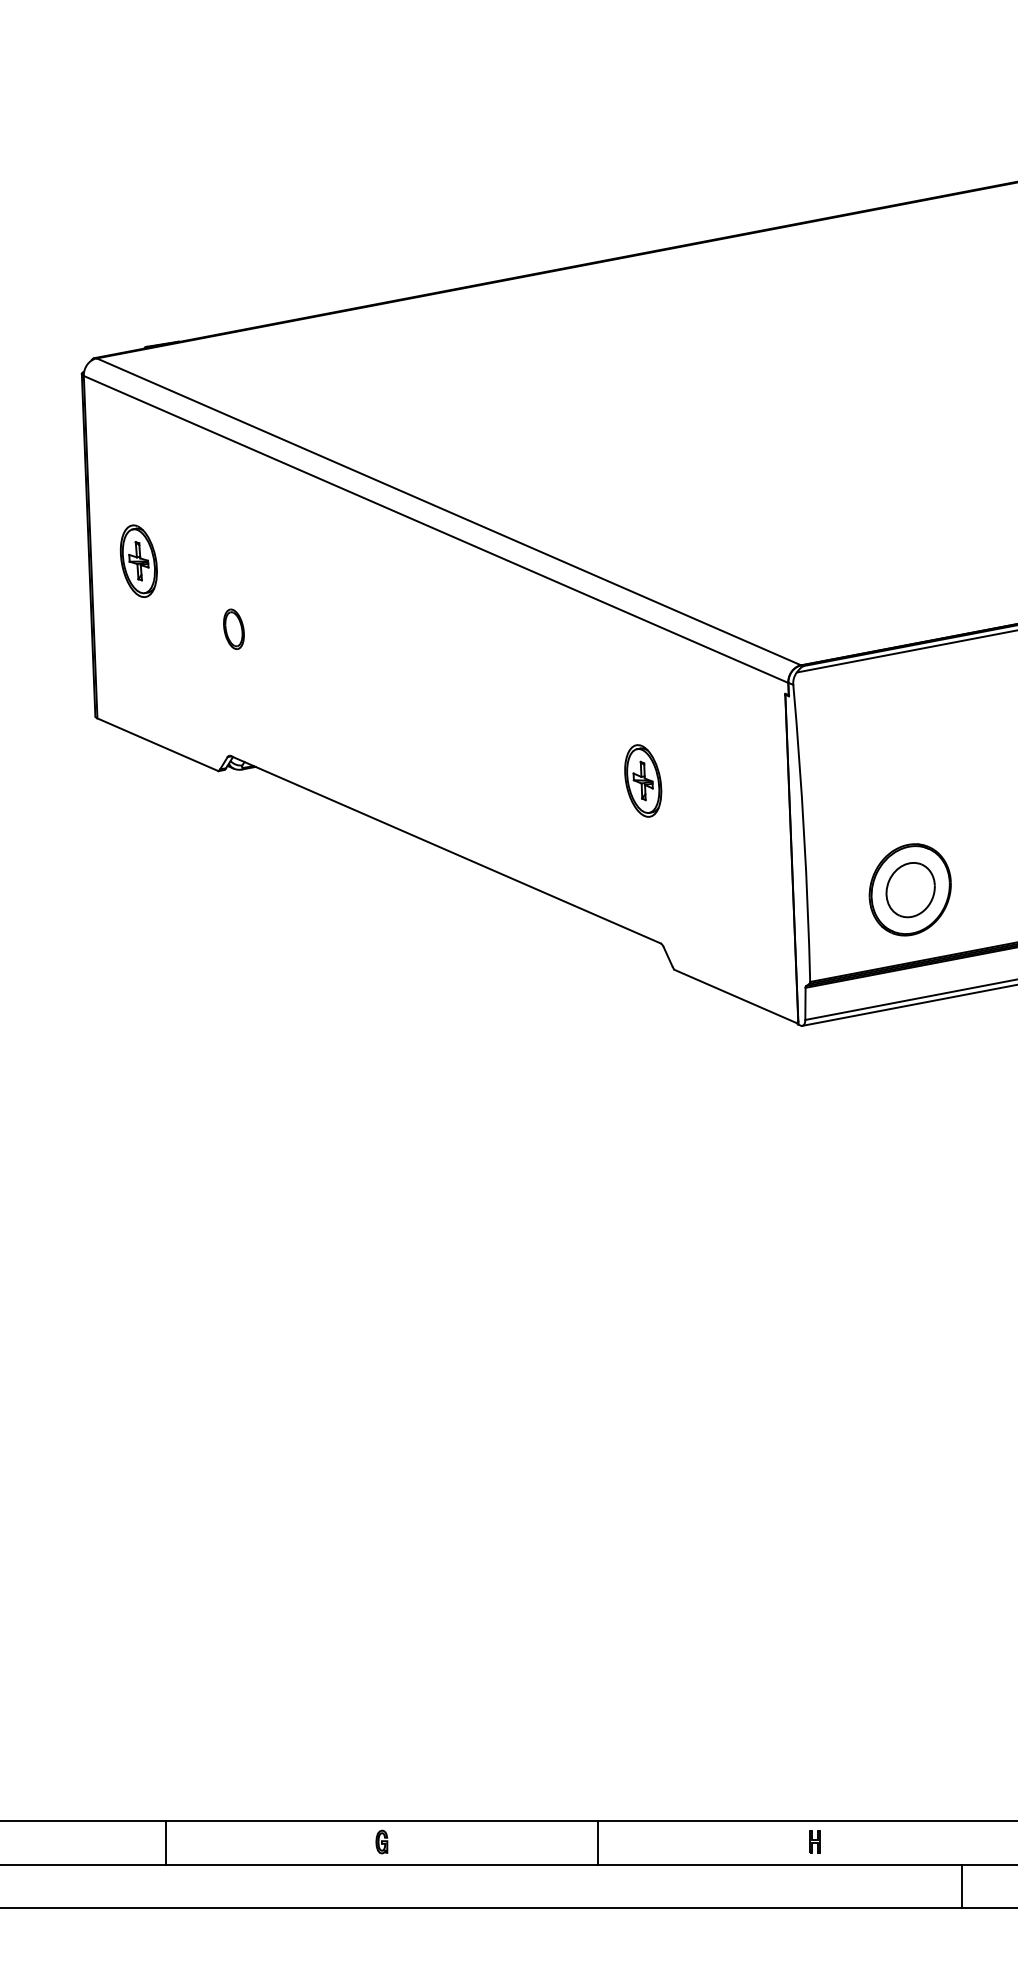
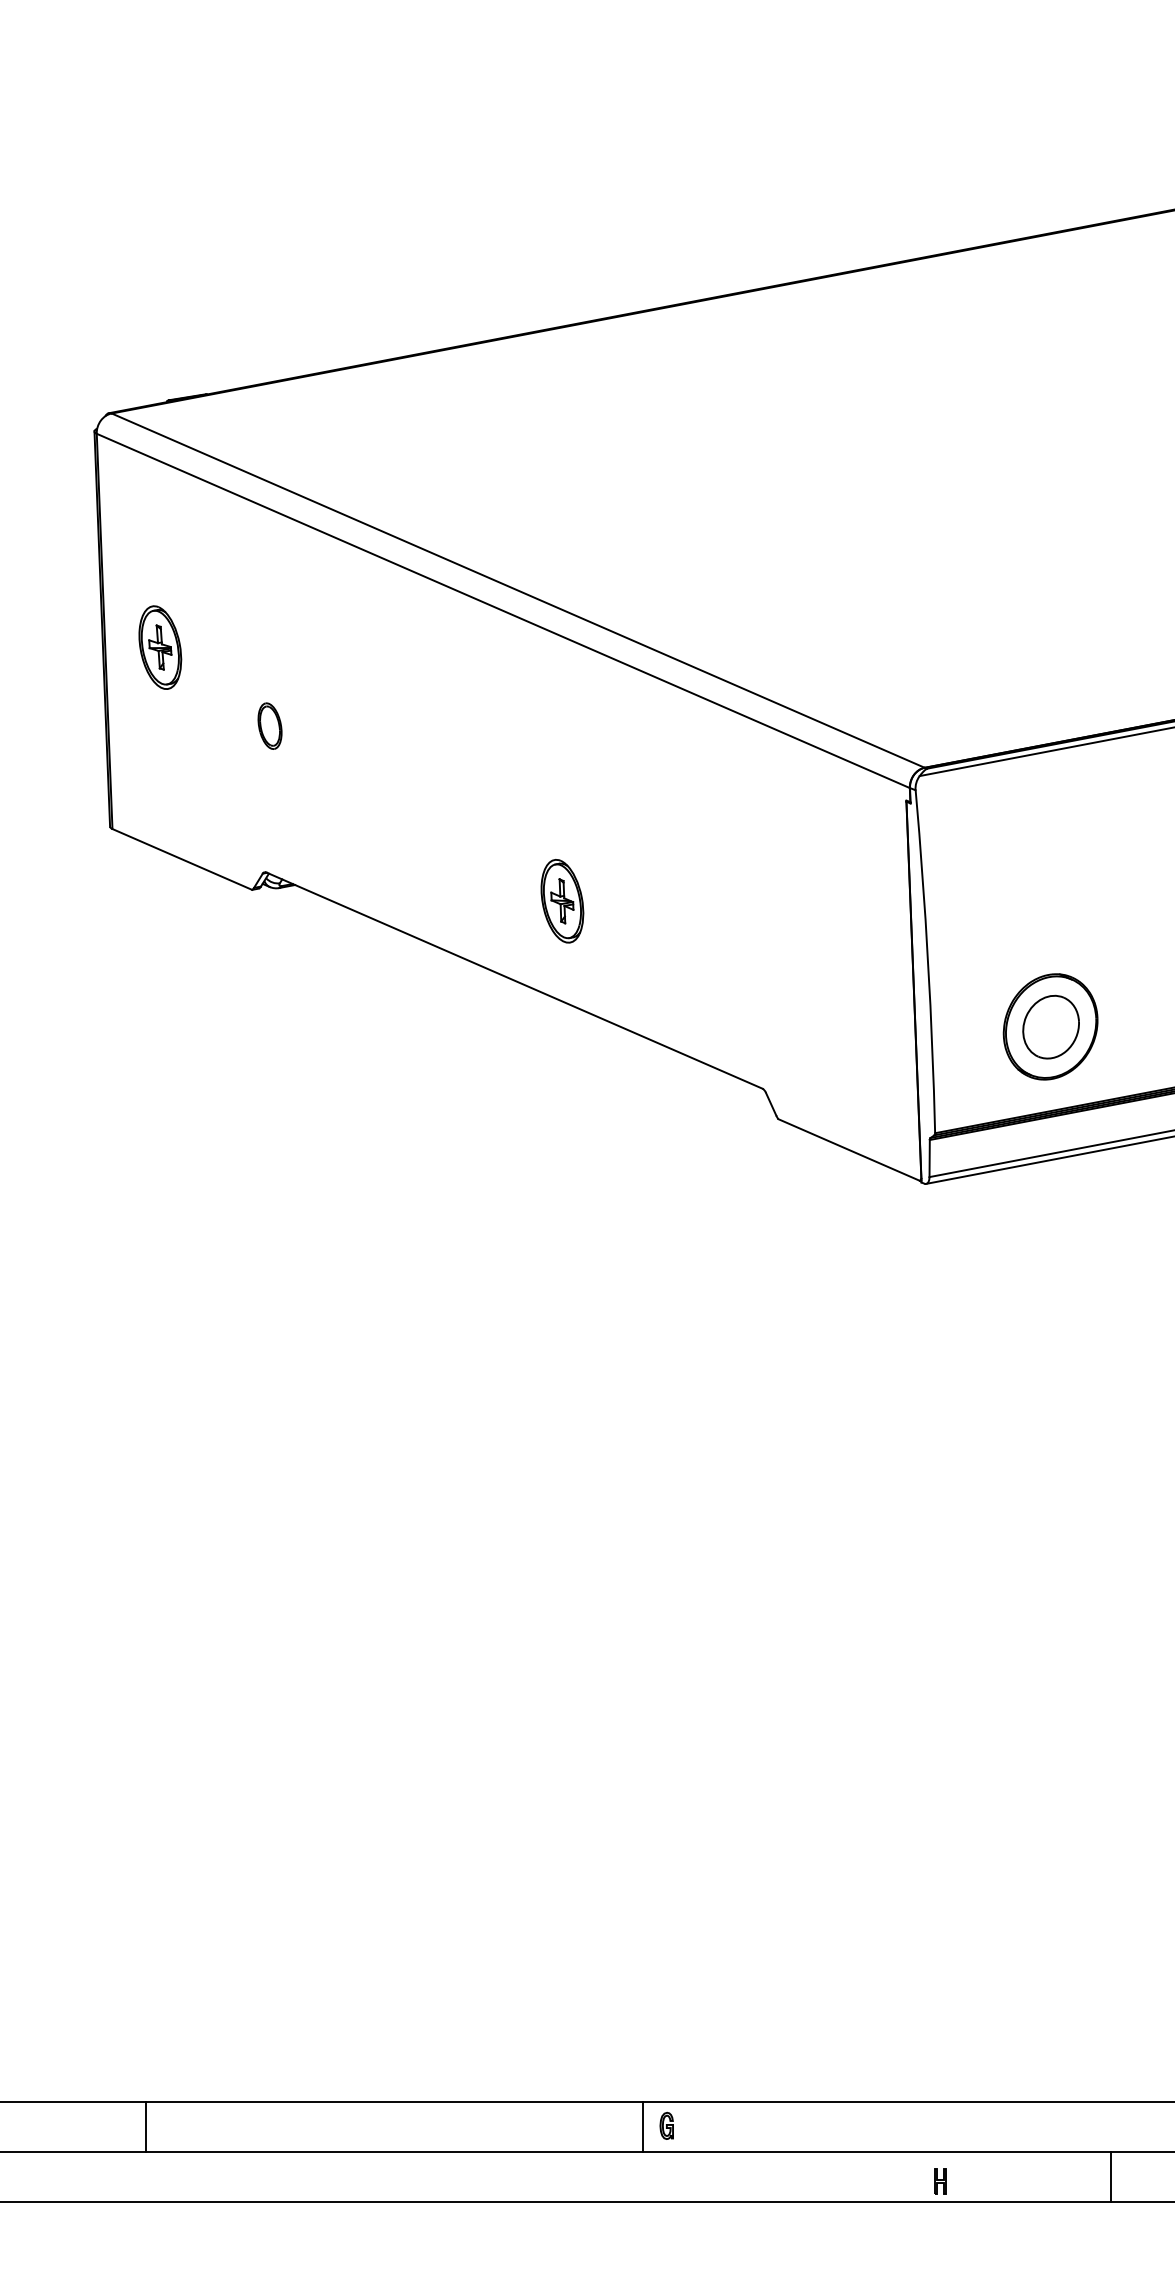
part: (643, 781) -> (562, 901), moved
part: (381, 1841) -> (666, 2125), moved
part: (814, 1841) -> (940, 2181), moved
line: (165, 1842) -> (146, 2126), moved
line: (598, 1842) -> (642, 2126), moved

